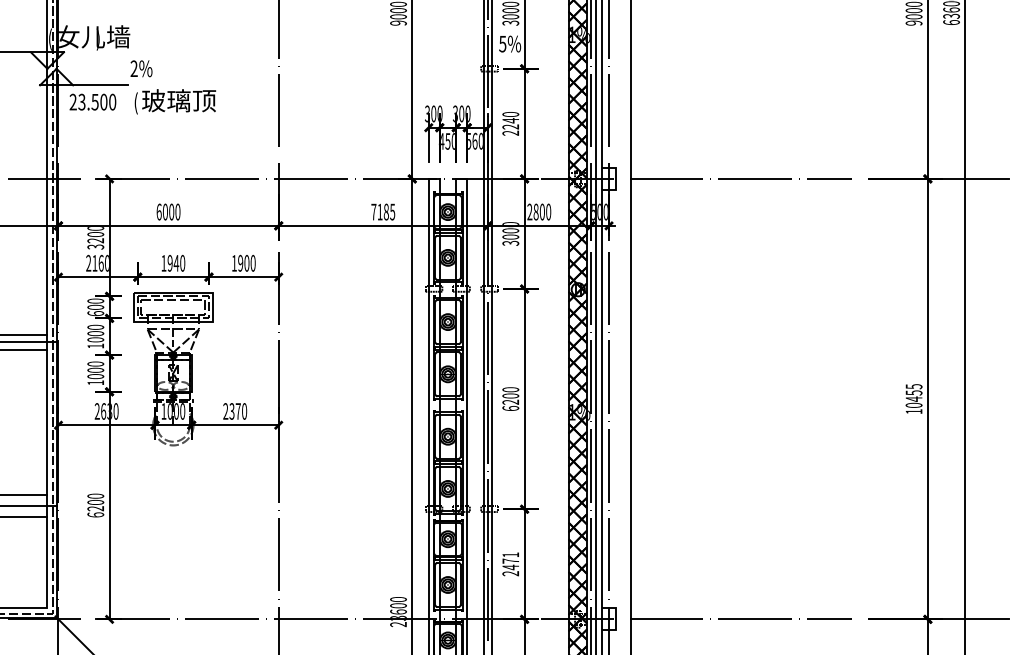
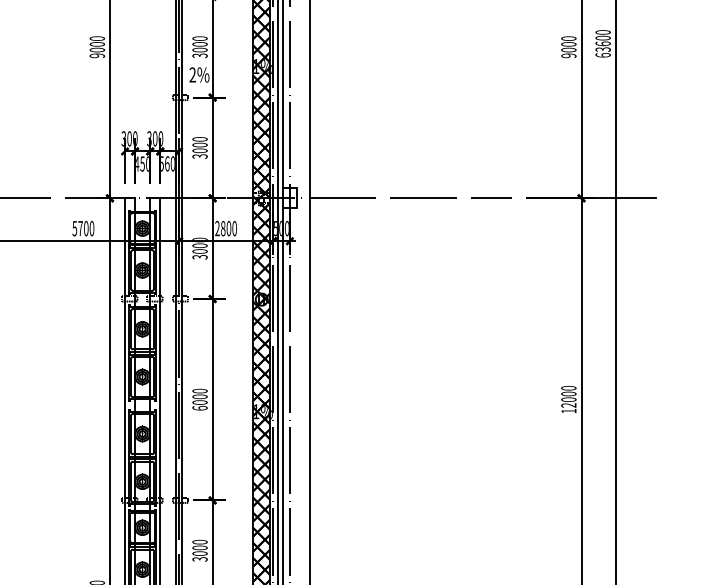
text: (502, 43) -> (192, 74), 5% -> 2%
text: (510, 126) -> (199, 150), 2240 -> 3000
text: (383, 211) -> (83, 228), 7185 -> 5700
text: (913, 395) -> (568, 396), 10455 -> 12000
text: (510, 401) -> (199, 401), 6200 -> 6000
text: (510, 564) -> (199, 550), 2471 -> 3000

